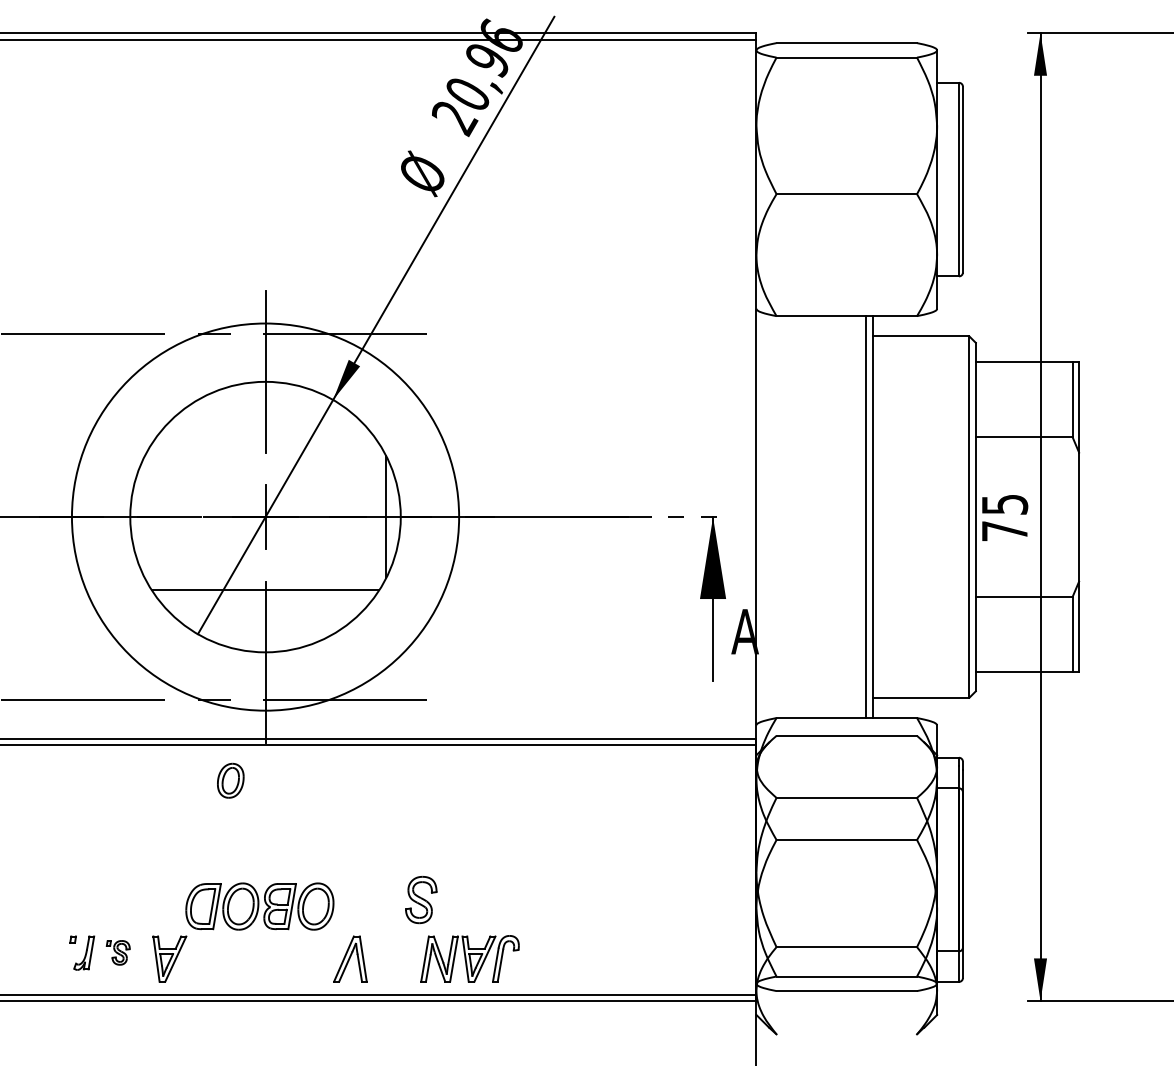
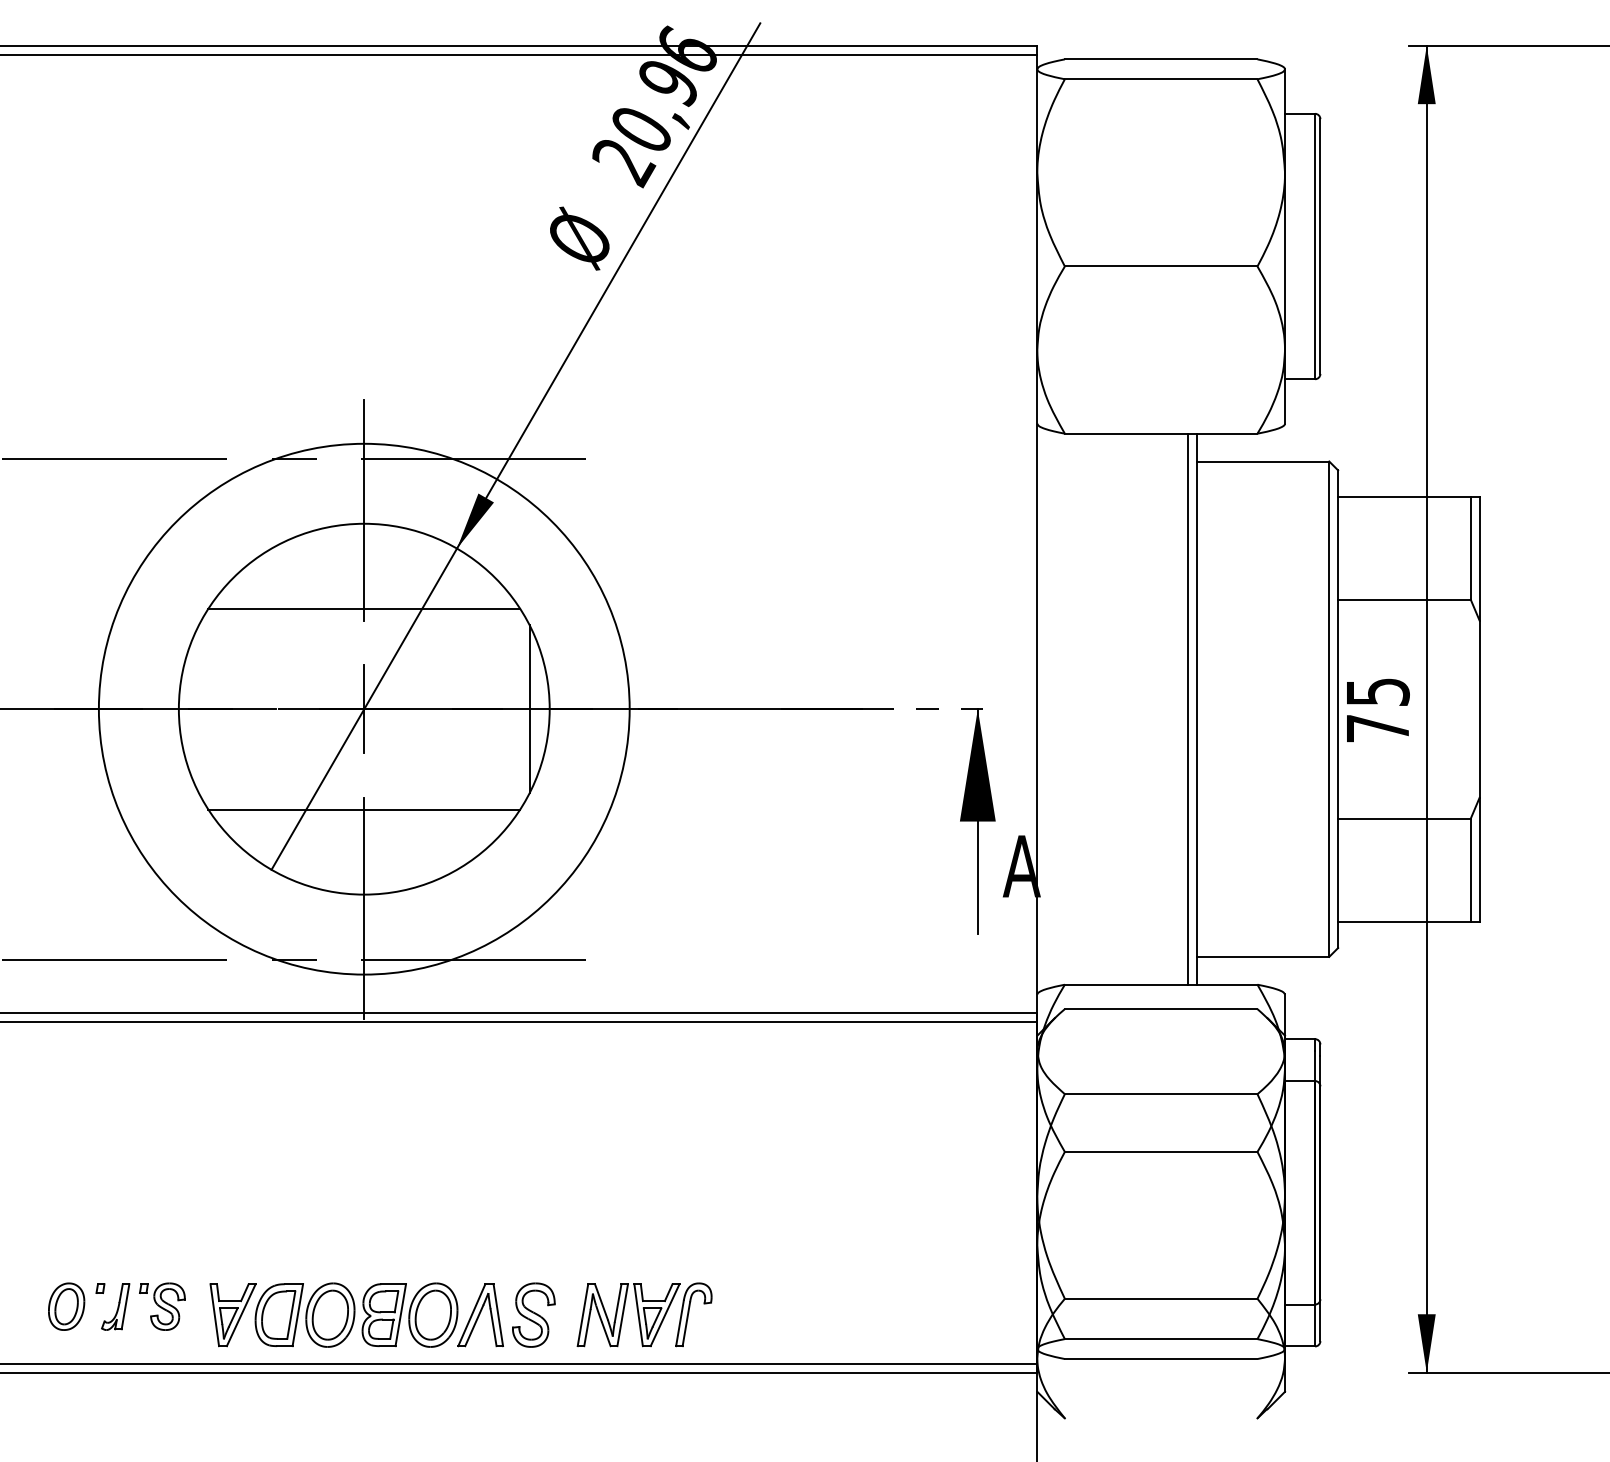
line: (265, 443) -> (364, 608), added
part: (230, 780) -> (66, 1306), moved
part: (421, 899) -> (533, 1314), moved
part: (259, 906) -> (356, 1314), moved
part: (118, 952) -> (162, 1306), size x1.43

